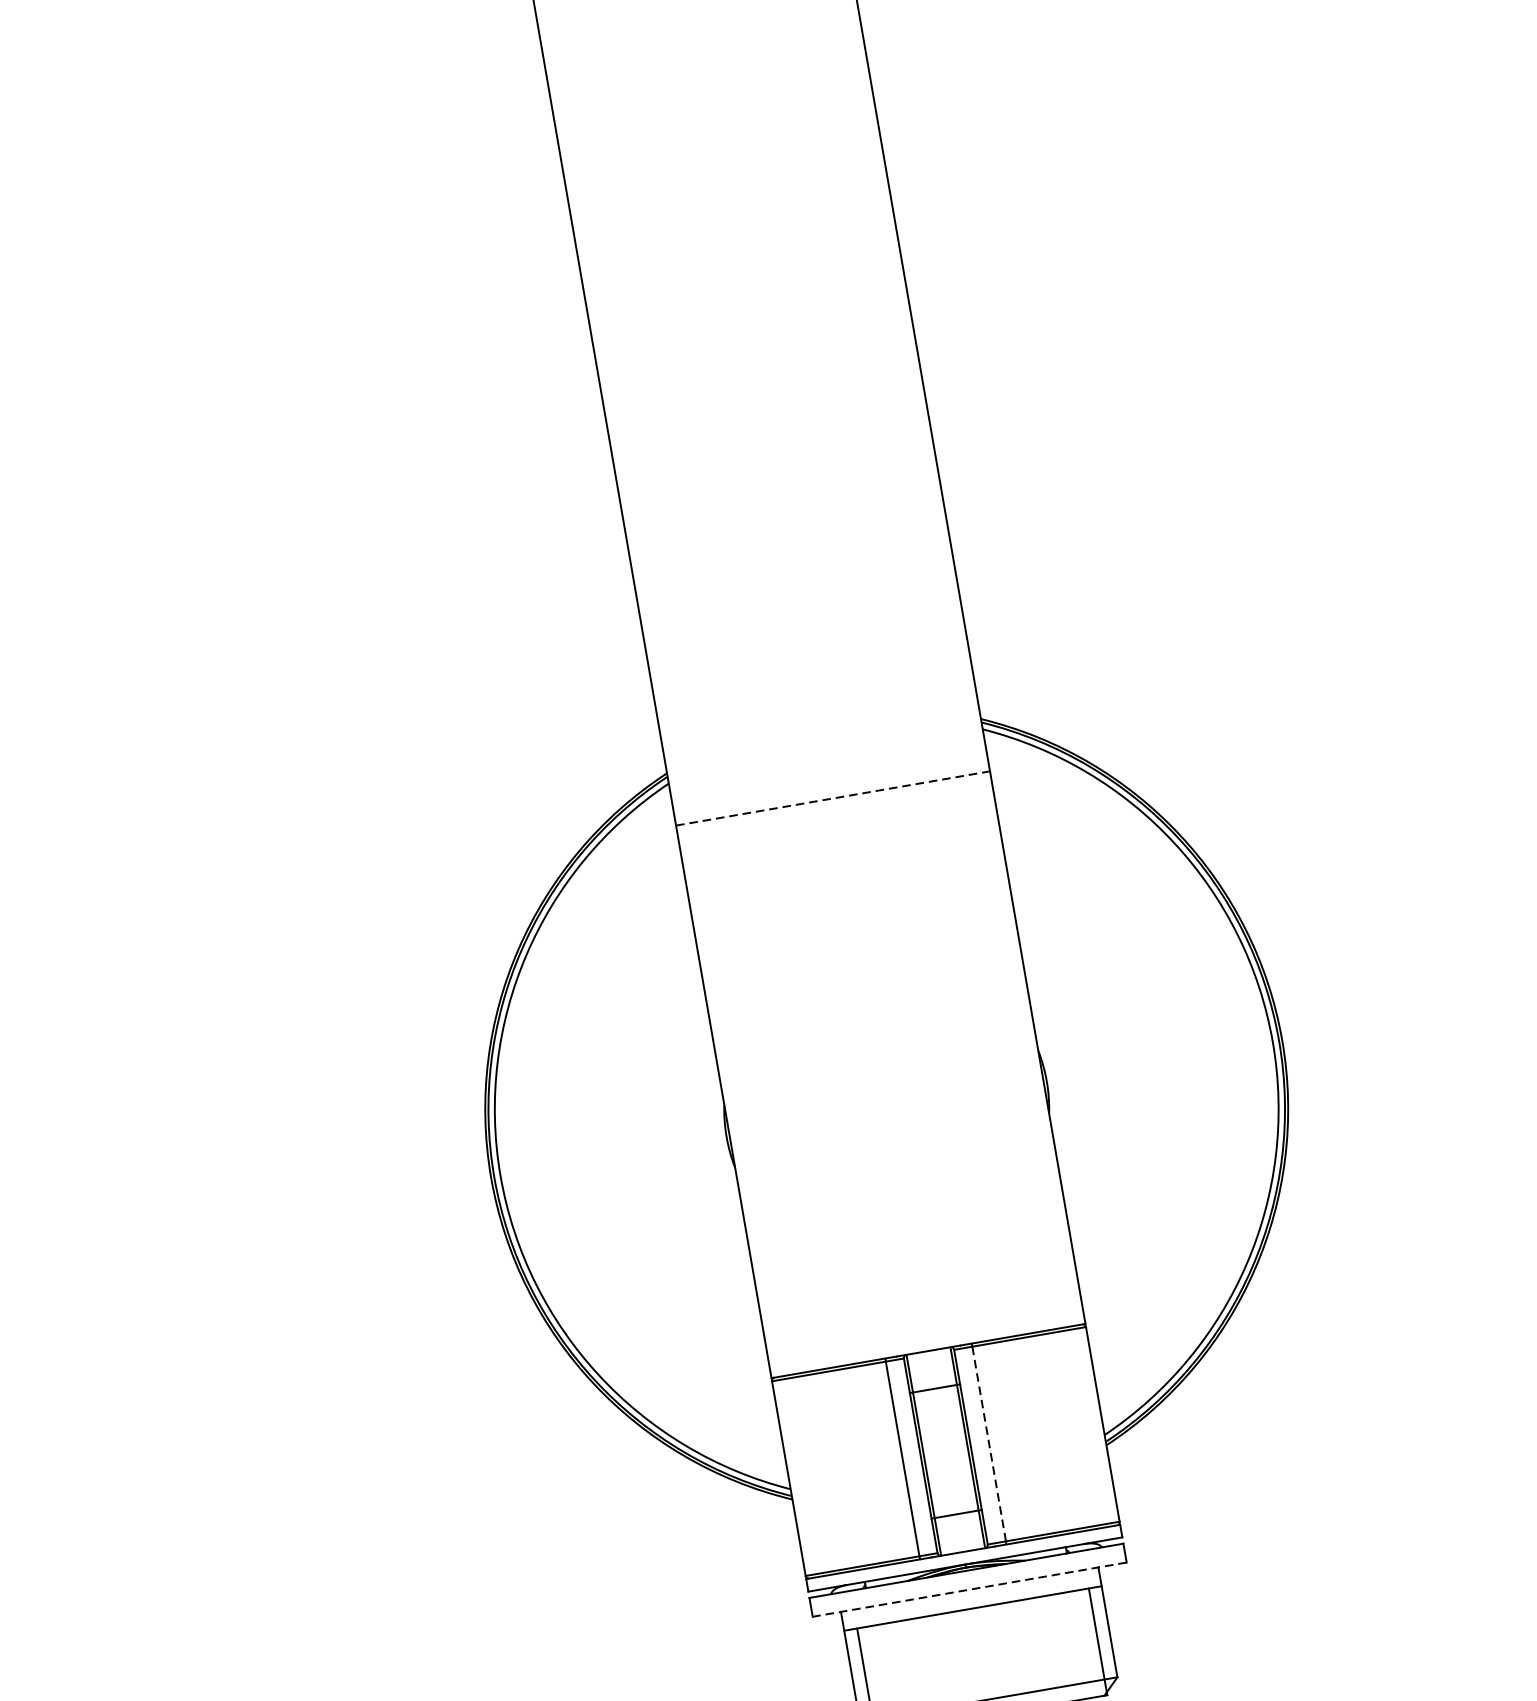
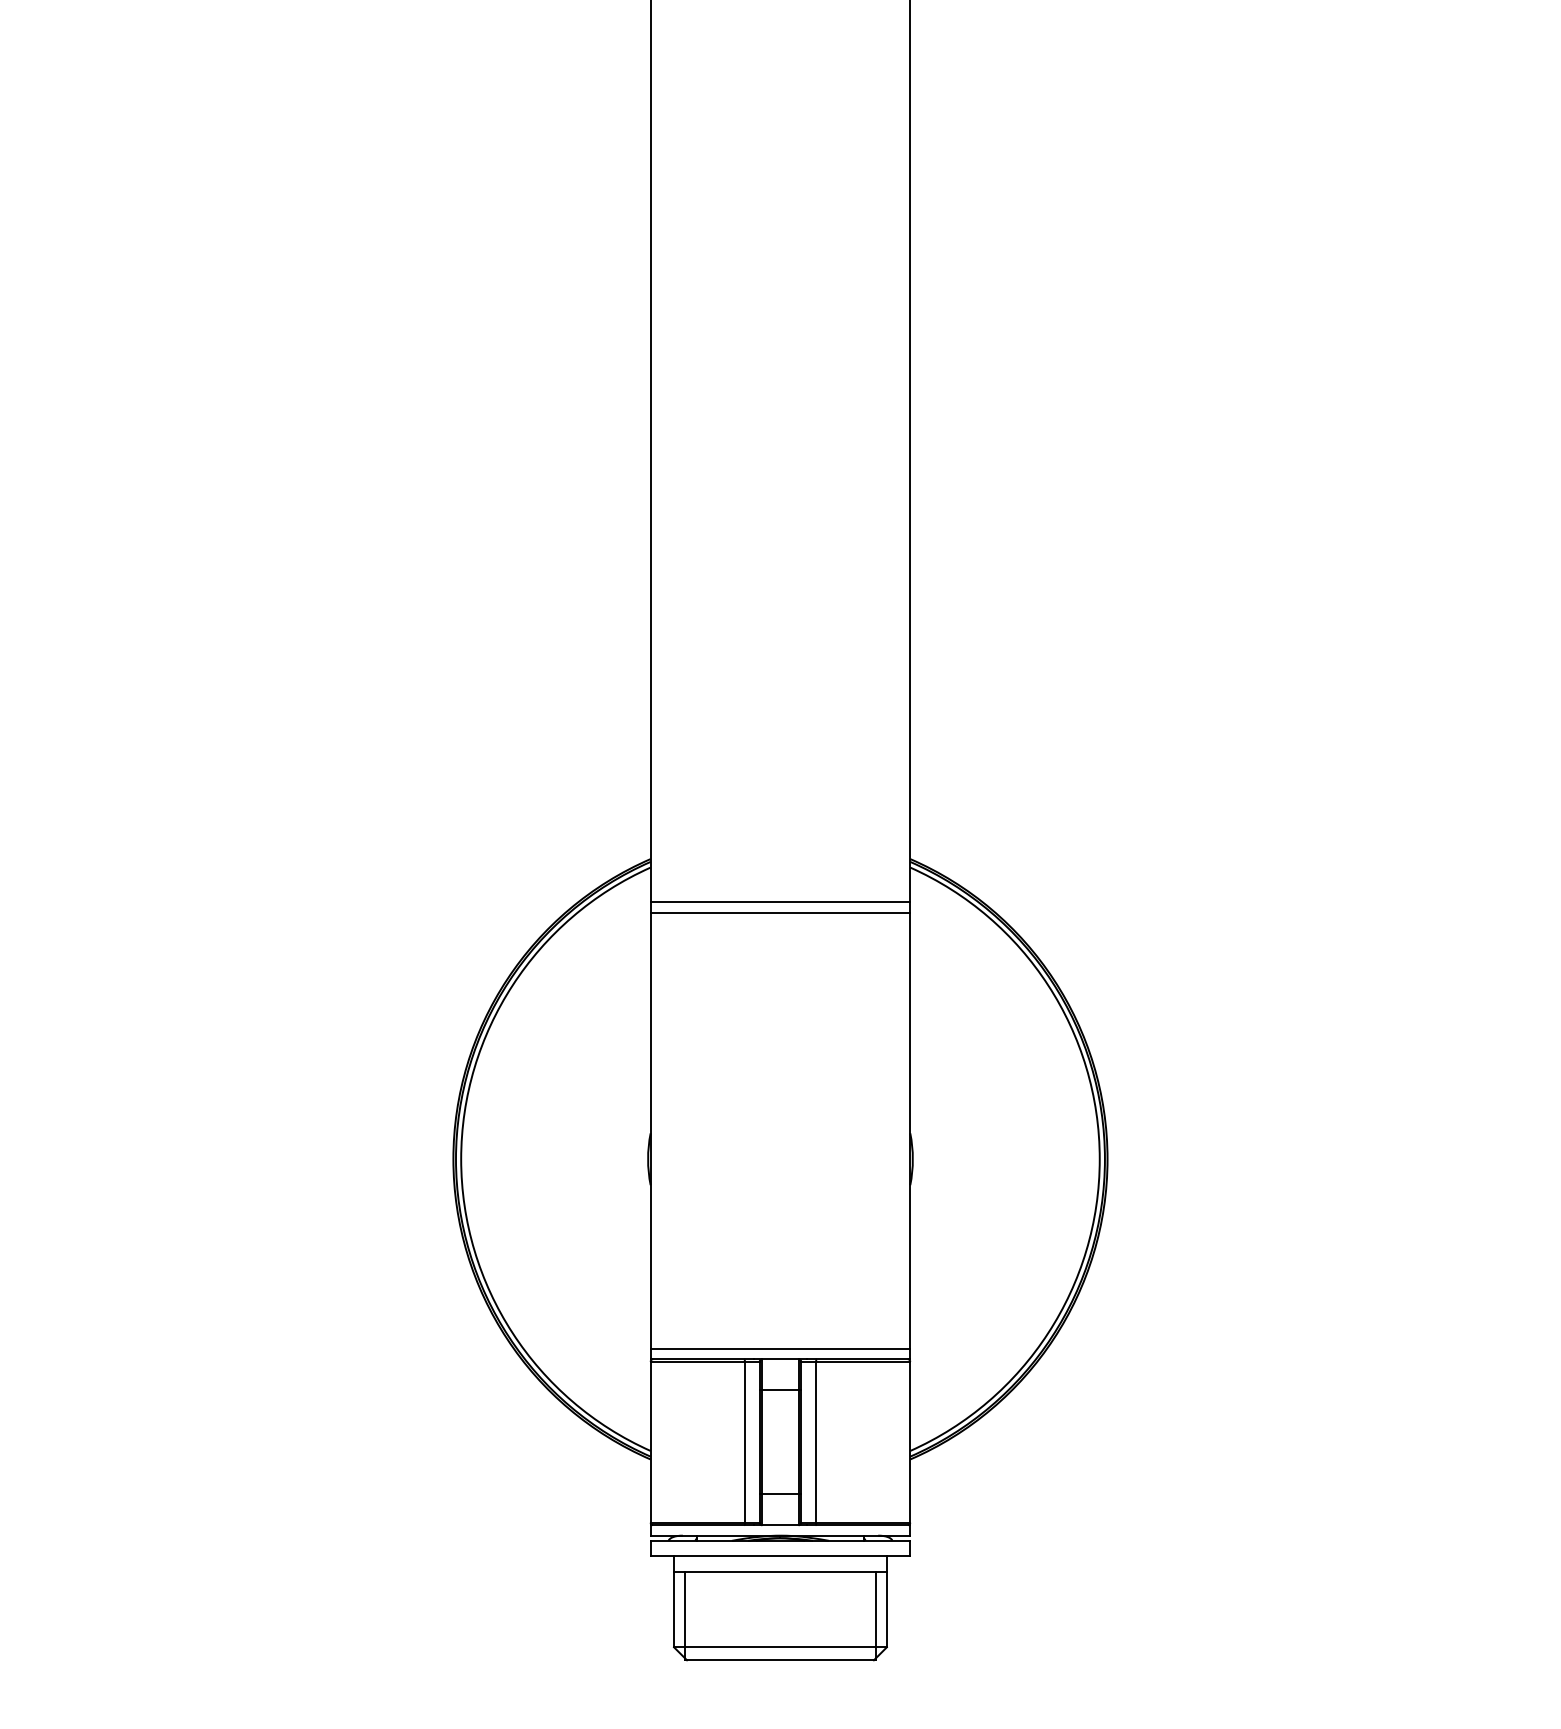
line: (833, 798) -> (780, 902), dashed -> solid
line: (835, 810) -> (780, 912), added
line: (926, 1338) -> (780, 1348), added
line: (989, 1443) -> (816, 1441), dashed -> solid
line: (969, 1589) -> (780, 1556), dashed -> solid

